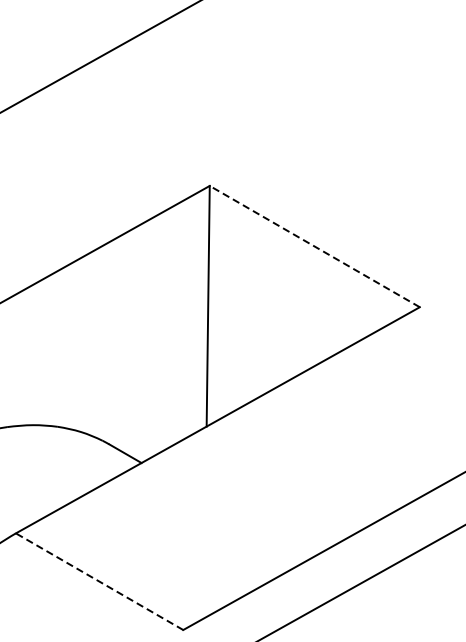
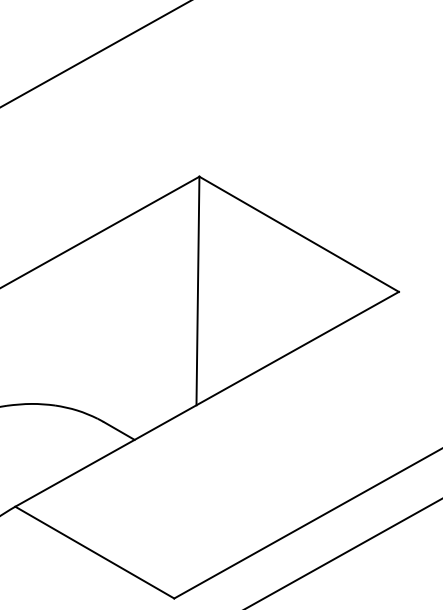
line: (314, 246) -> (298, 234), dashed -> solid
line: (99, 581) -> (94, 552), dashed -> solid

